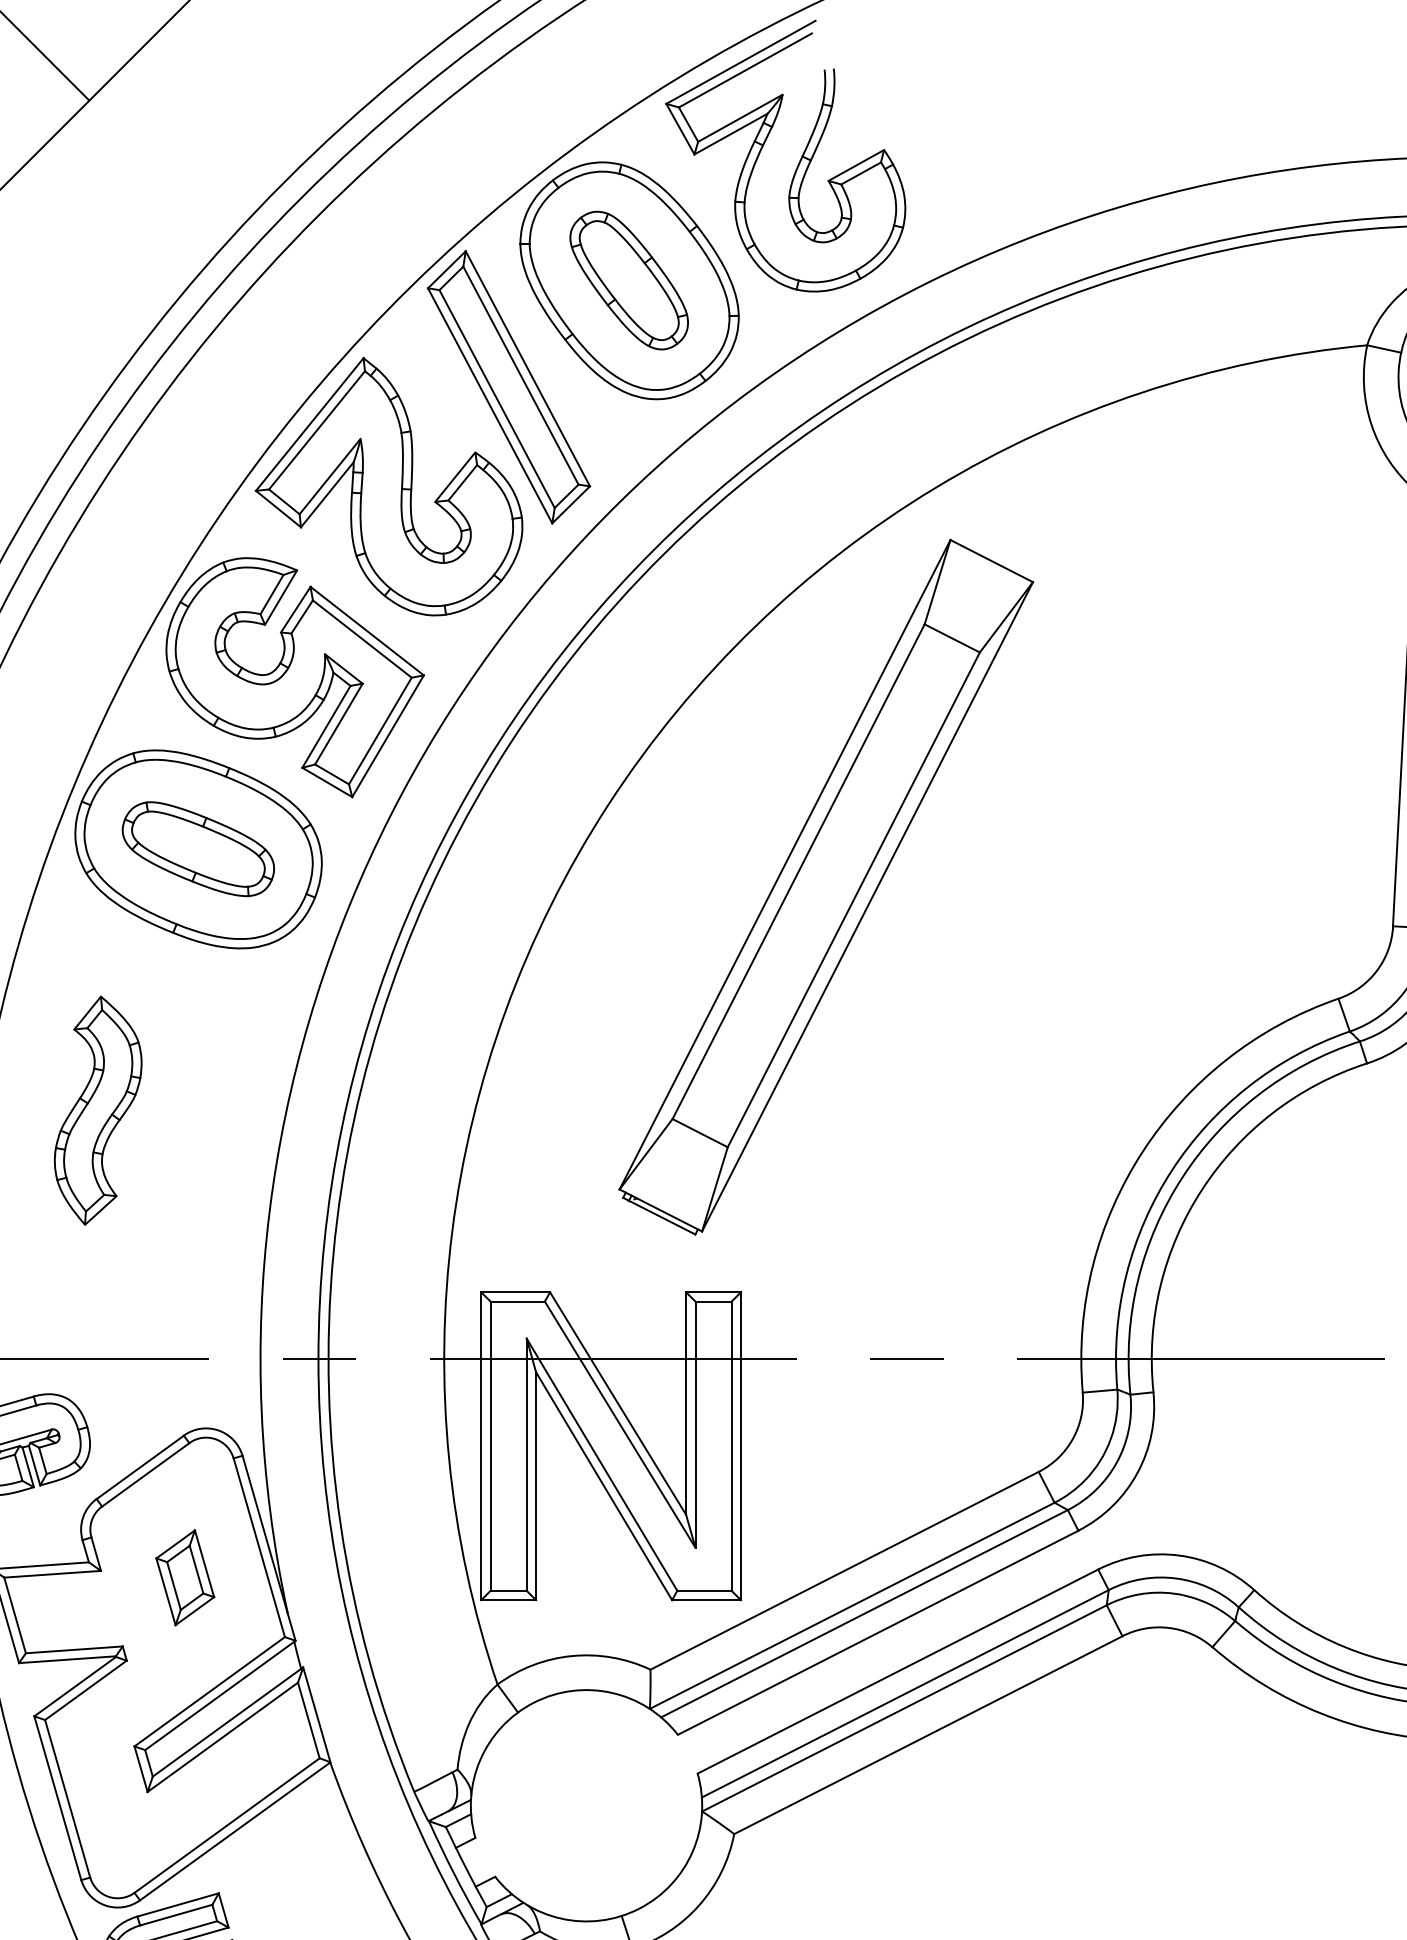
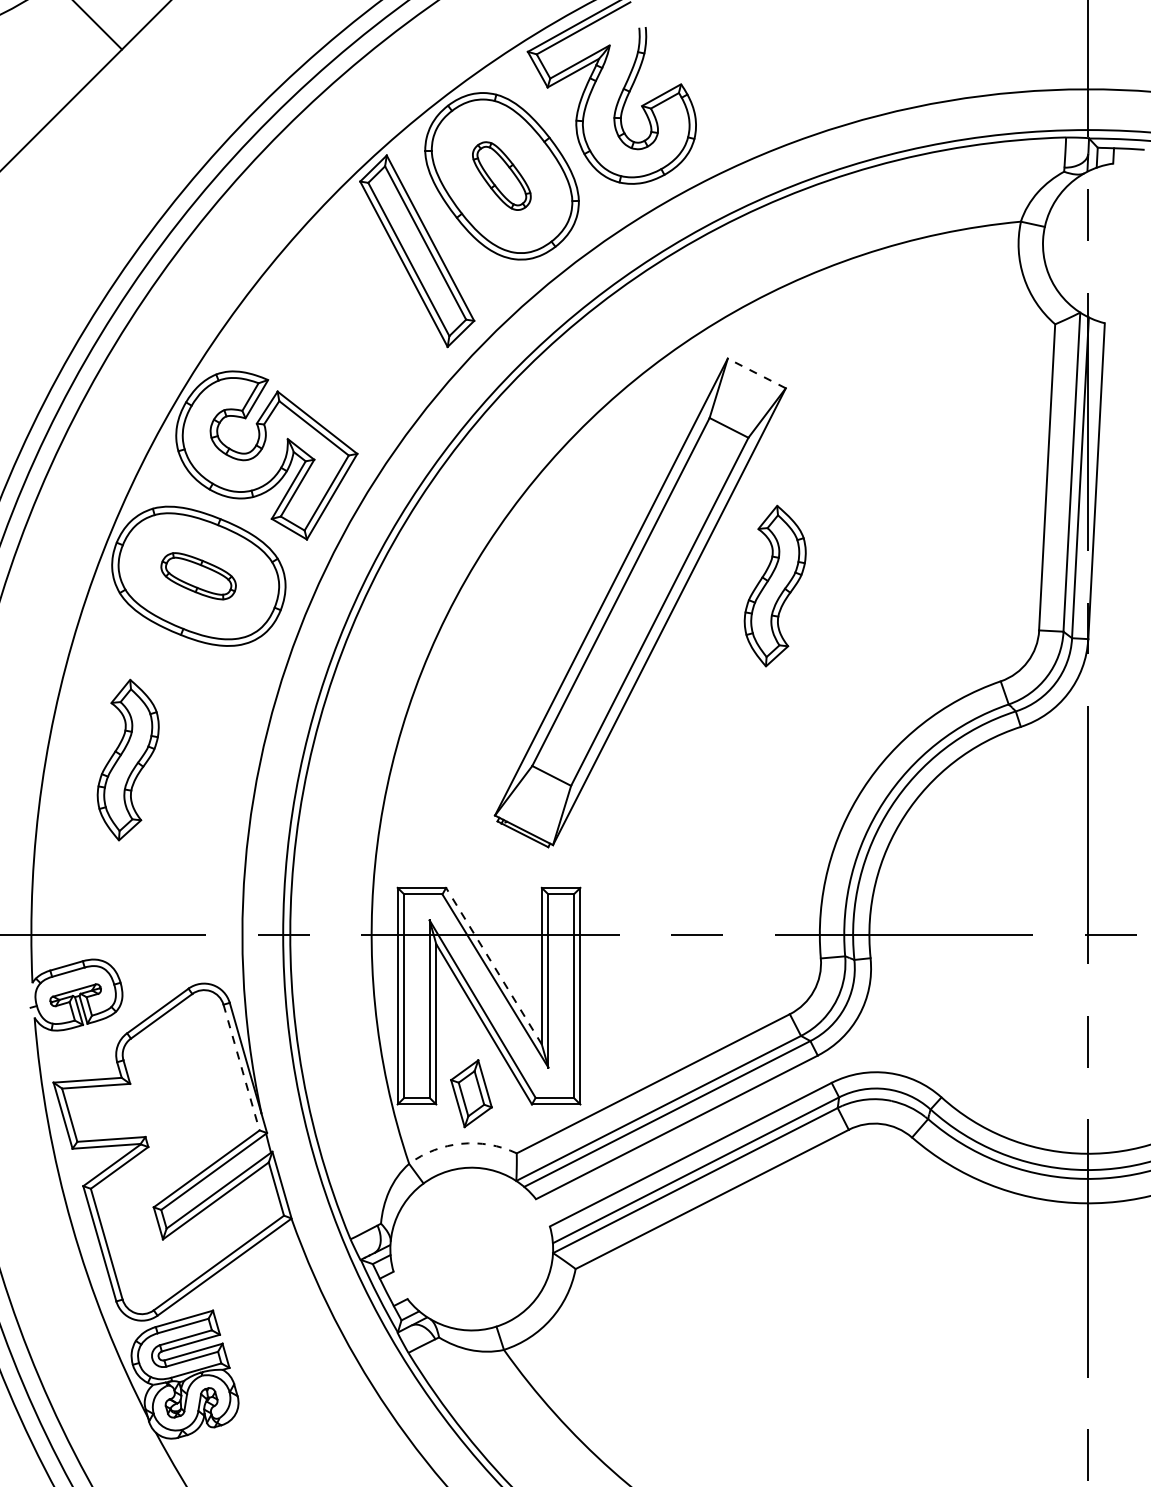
part: (628, 279) -> (501, 175), size x0.7
part: (388, 485) -> (332, 320), removed
line: (991, 561) -> (756, 373), solid -> dashed
part: (198, 849) -> (198, 576), size x0.7
part: (1016, 862) -> (774, 585), added
line: (617, 1404) -> (493, 966), solid -> dashed
line: (259, 1549) -> (241, 1068), solid -> dashed
part: (185, 1577) -> (471, 1093), moved
arc: (571, 1655) -> (461, 1143), solid -> dashed

